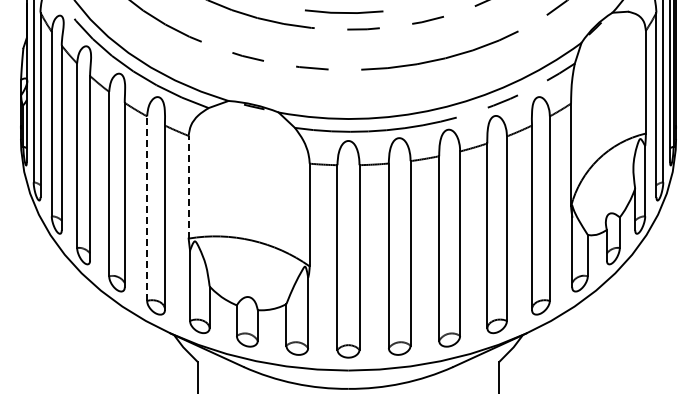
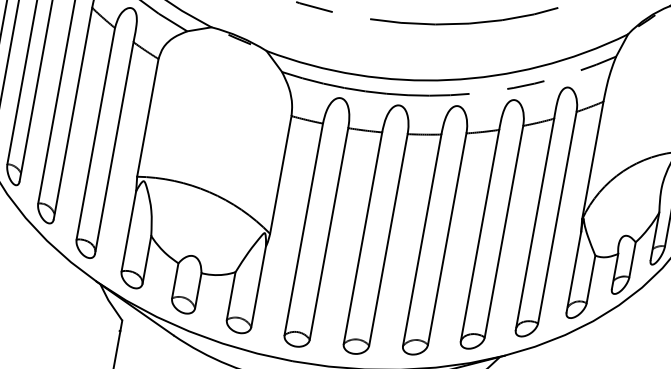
line: (188, 186) -> (147, 116), dashed -> solid
line: (147, 208) -> (96, 133), dashed -> solid

